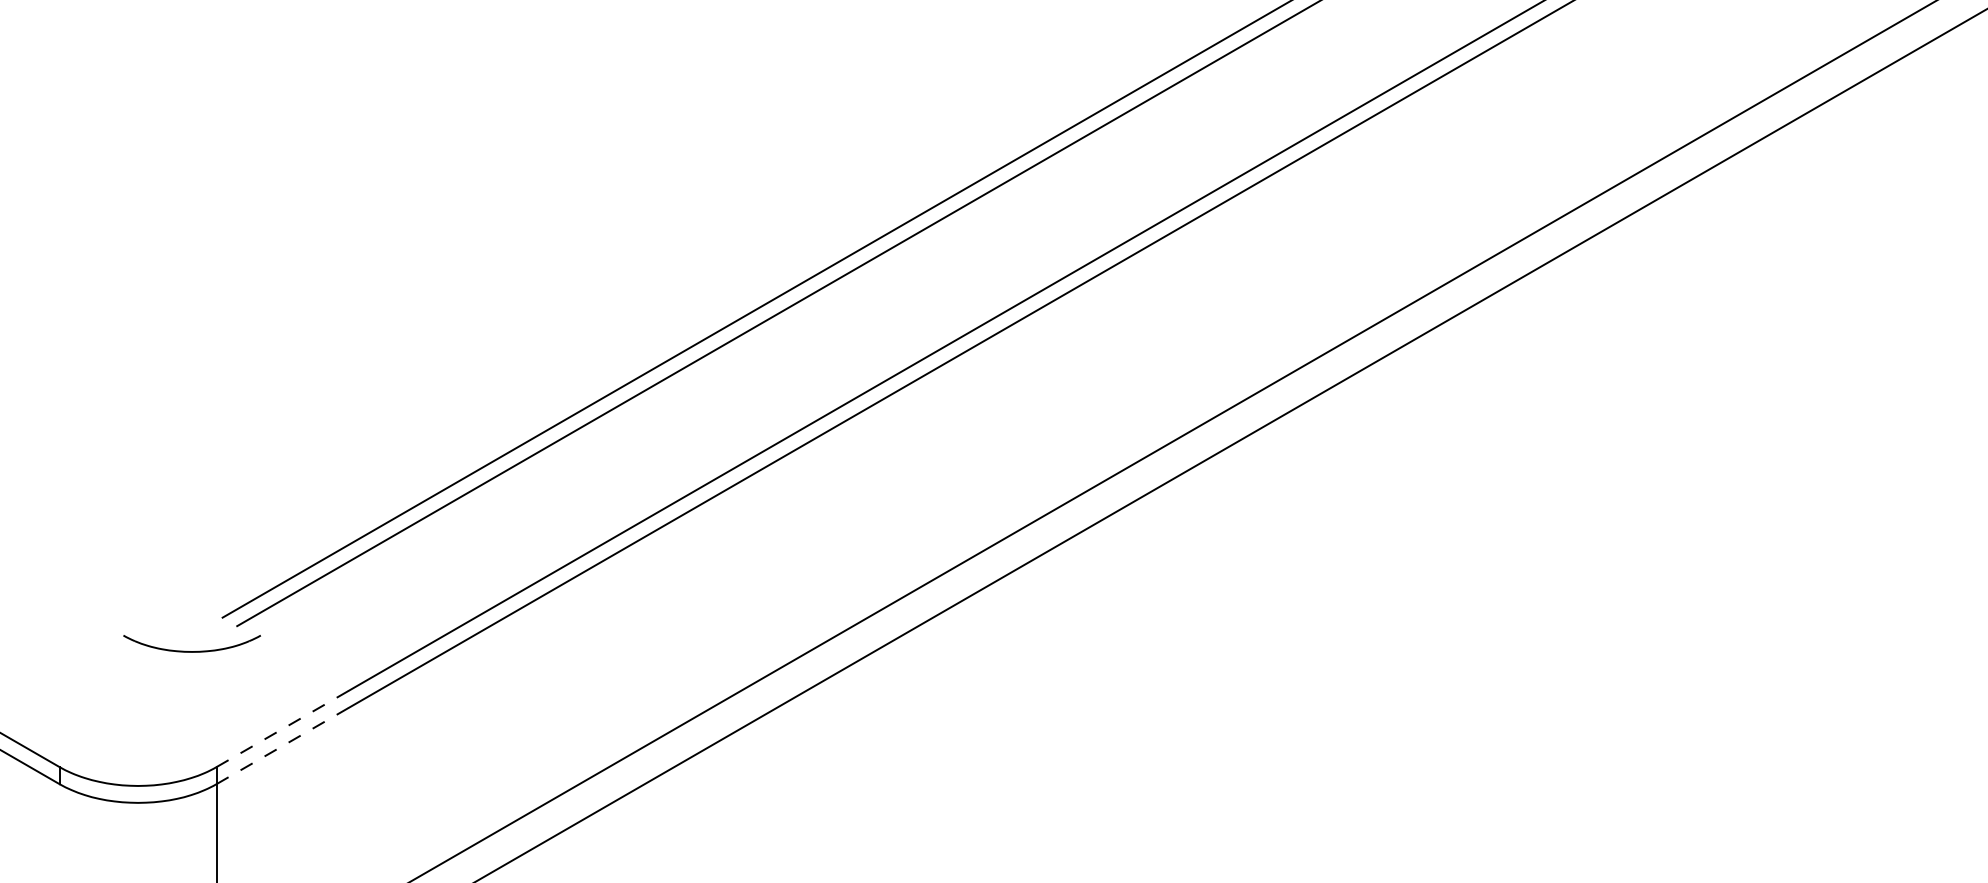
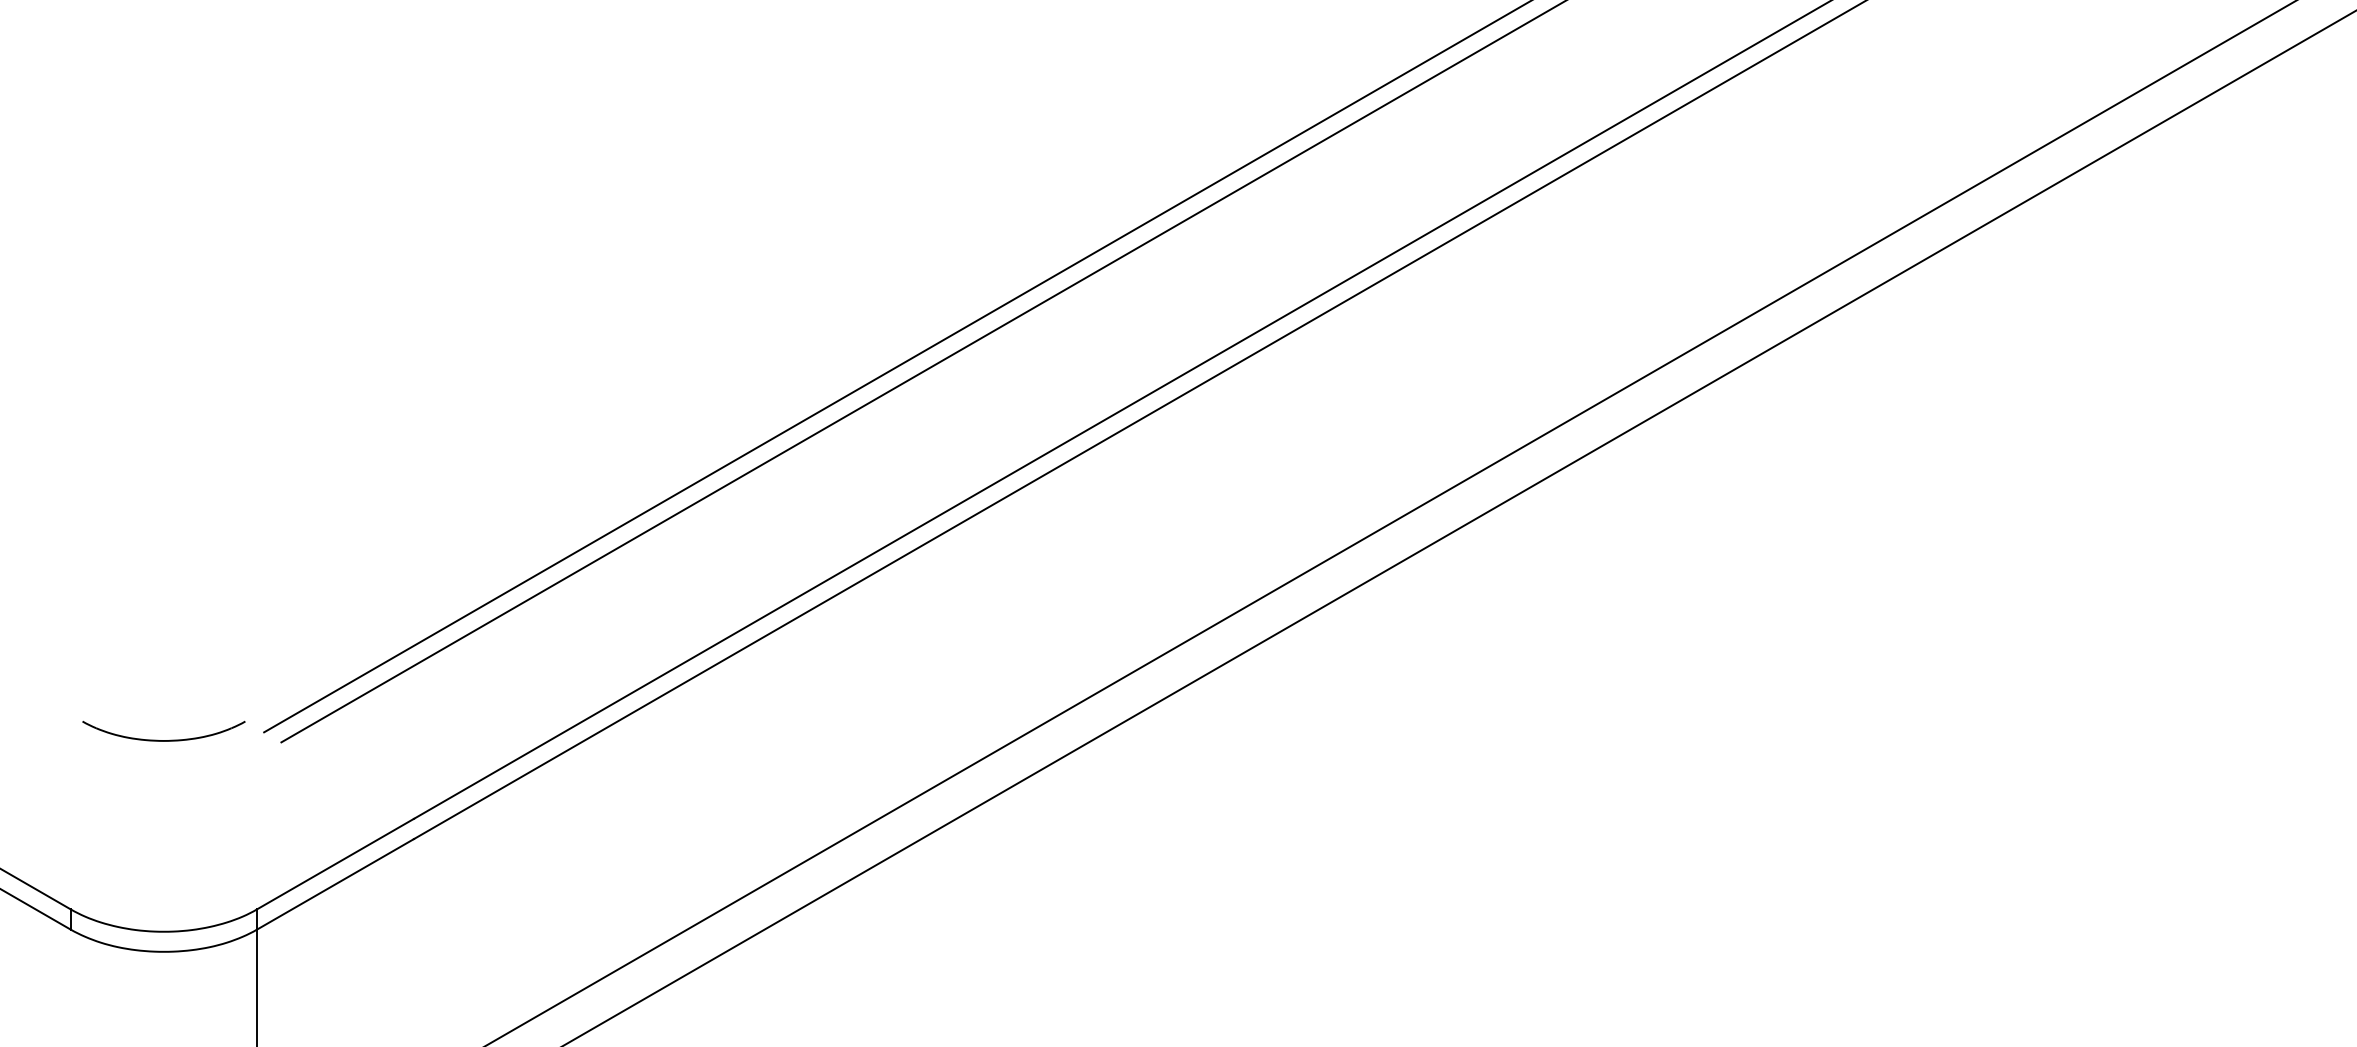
part: (191, 651) -> (163, 740), moved
line: (283, 728) -> (336, 863), dashed -> solid
line: (283, 745) -> (336, 883), dashed -> solid

